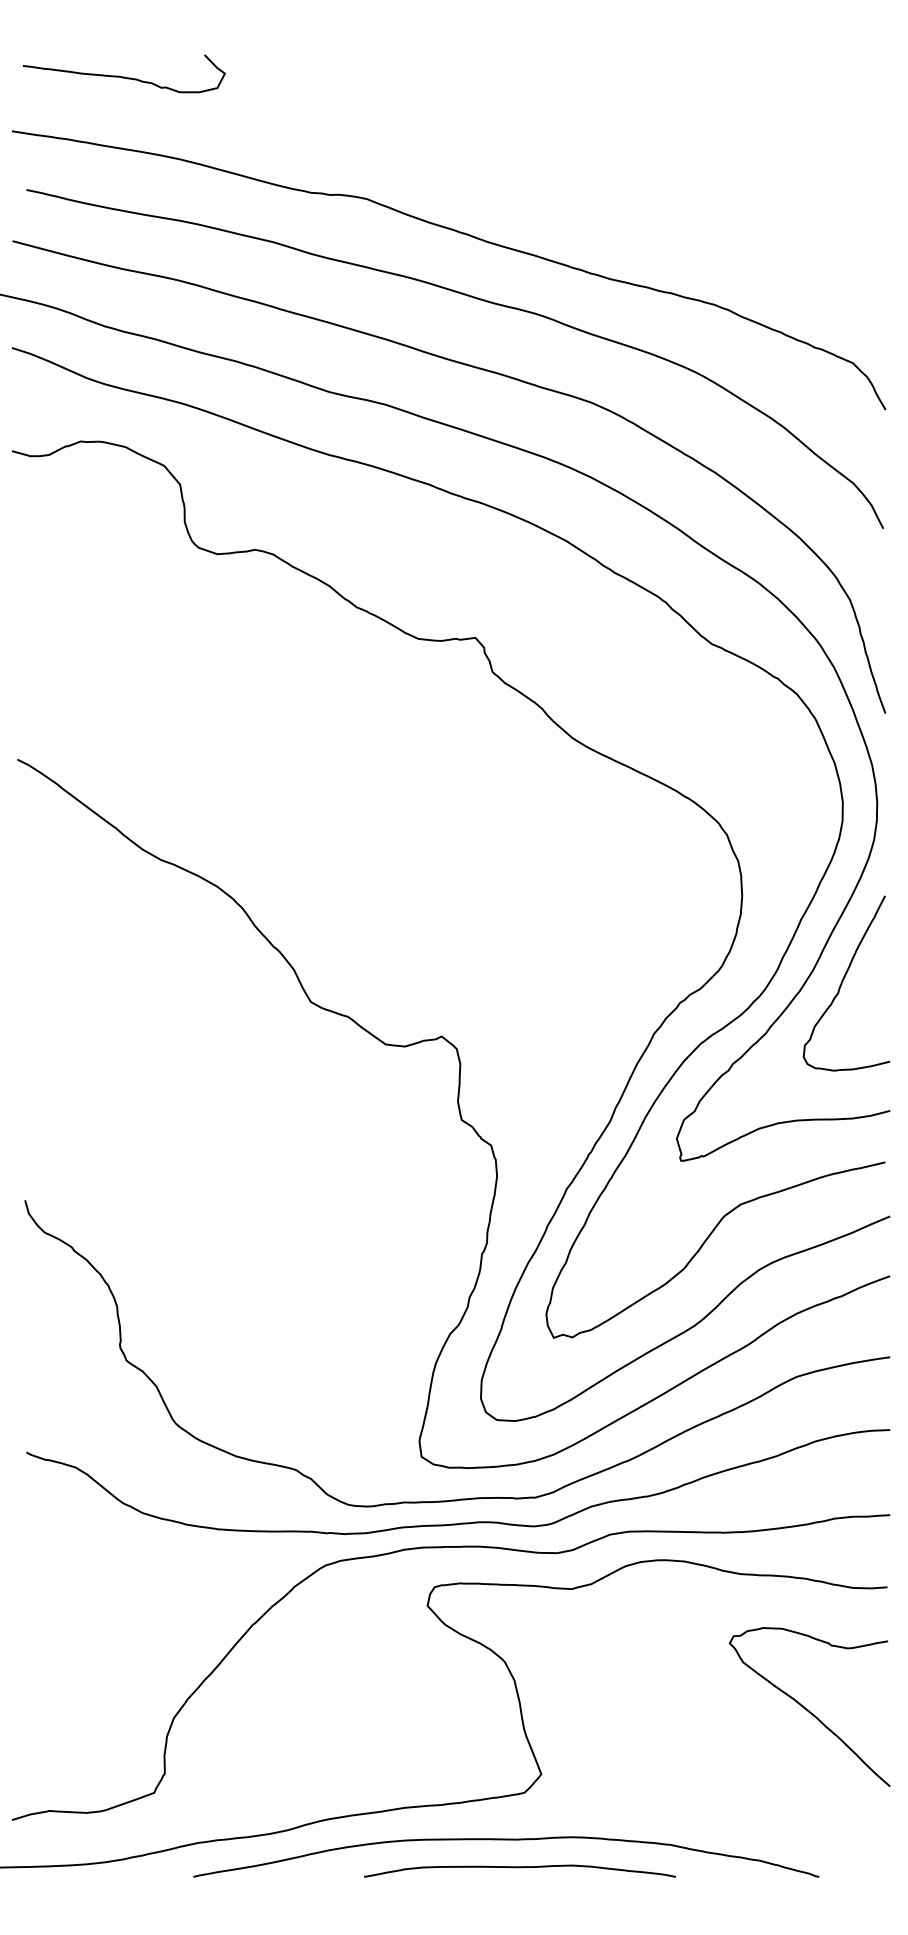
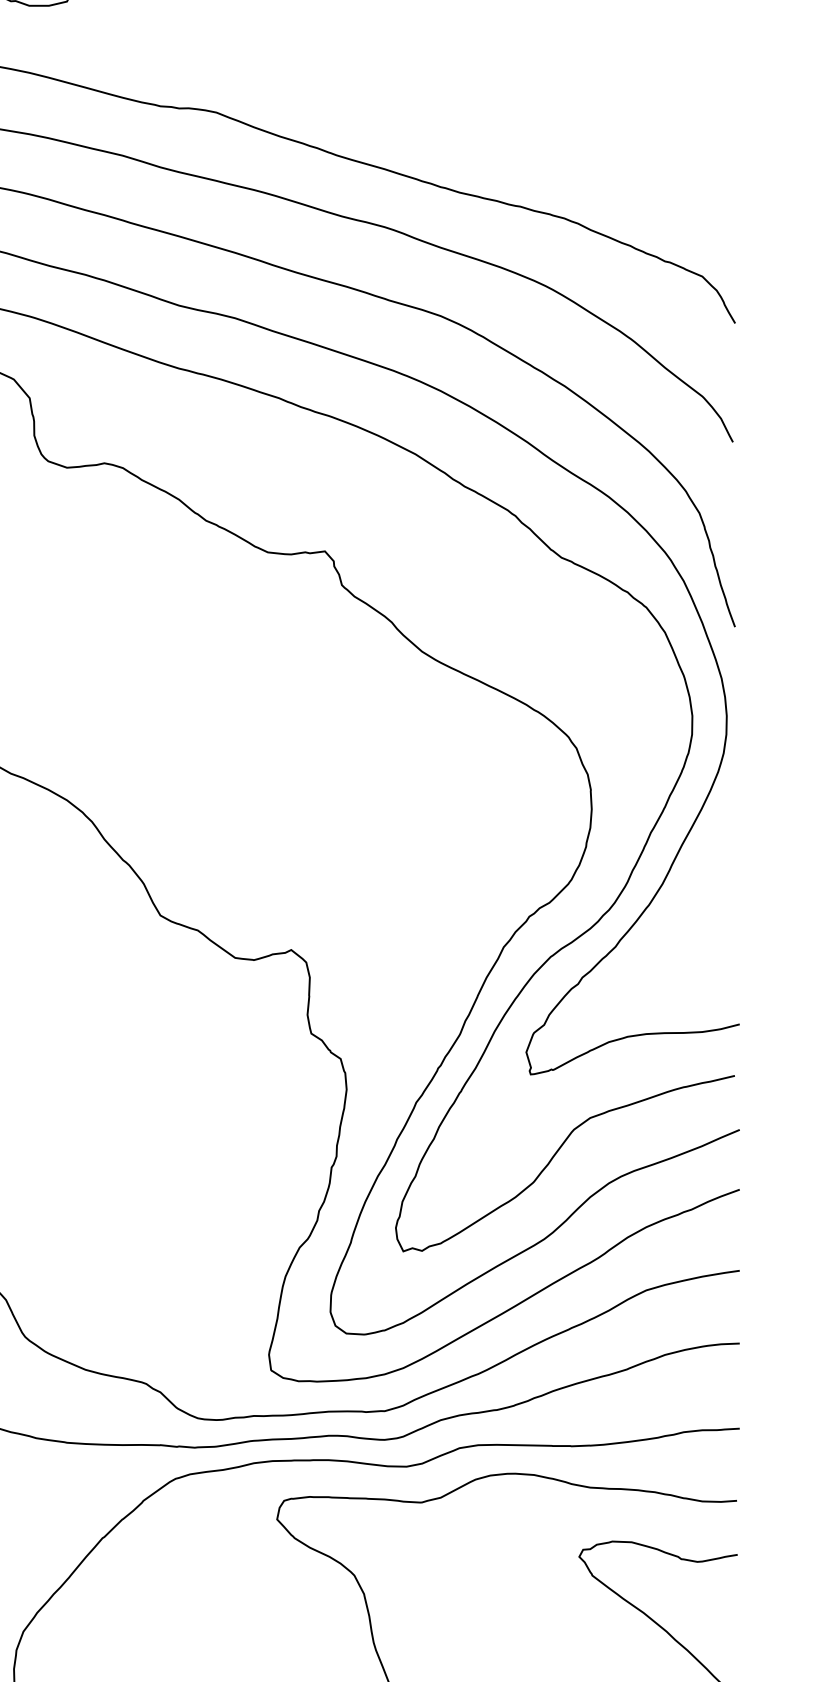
curve: (843, 981) -> (693, 895), removed

